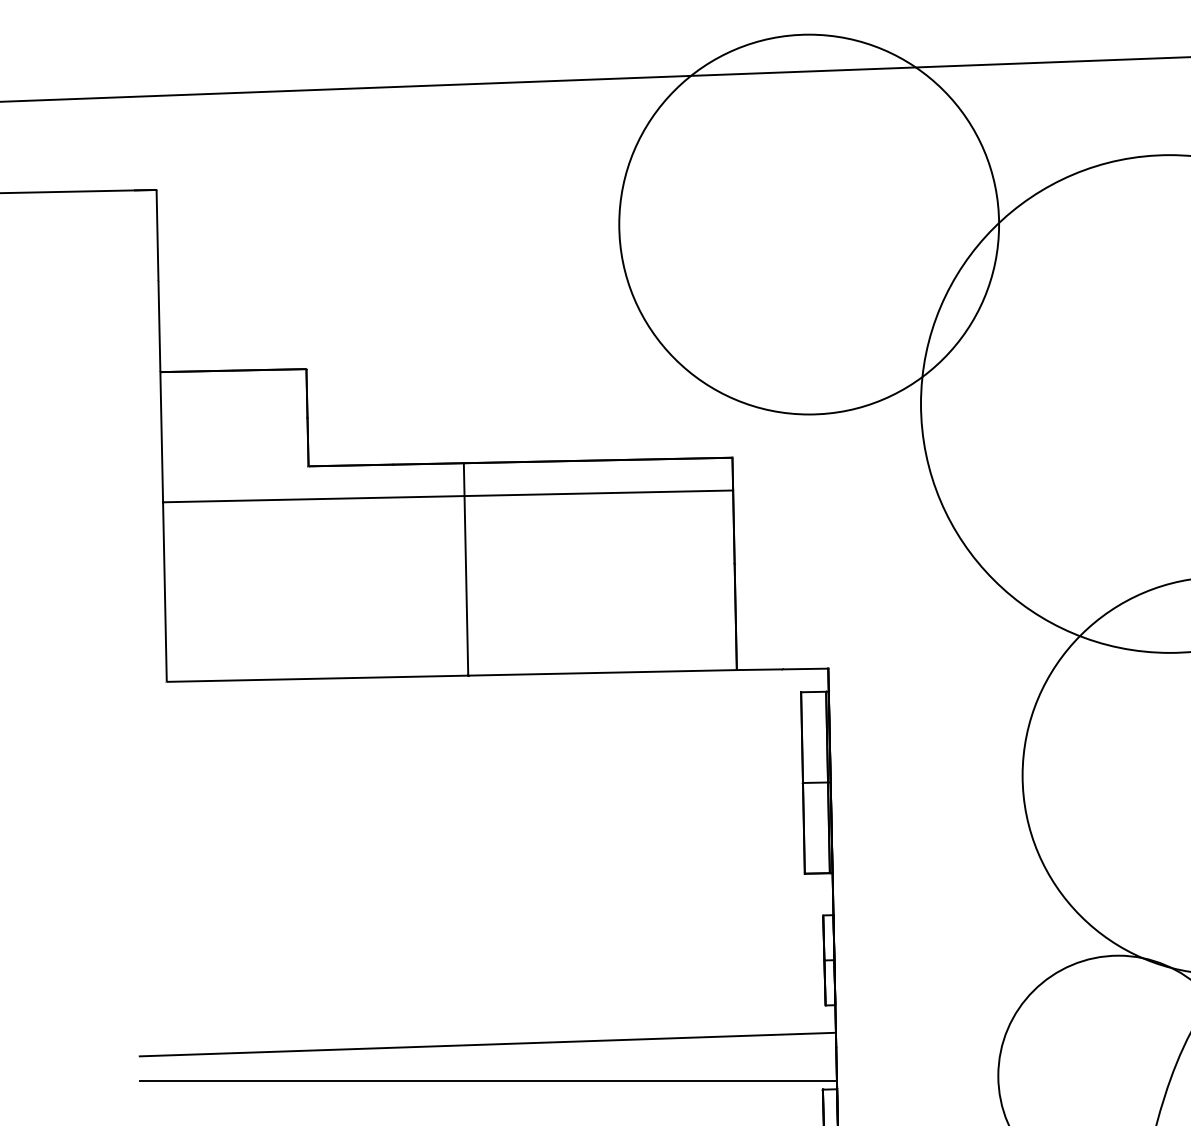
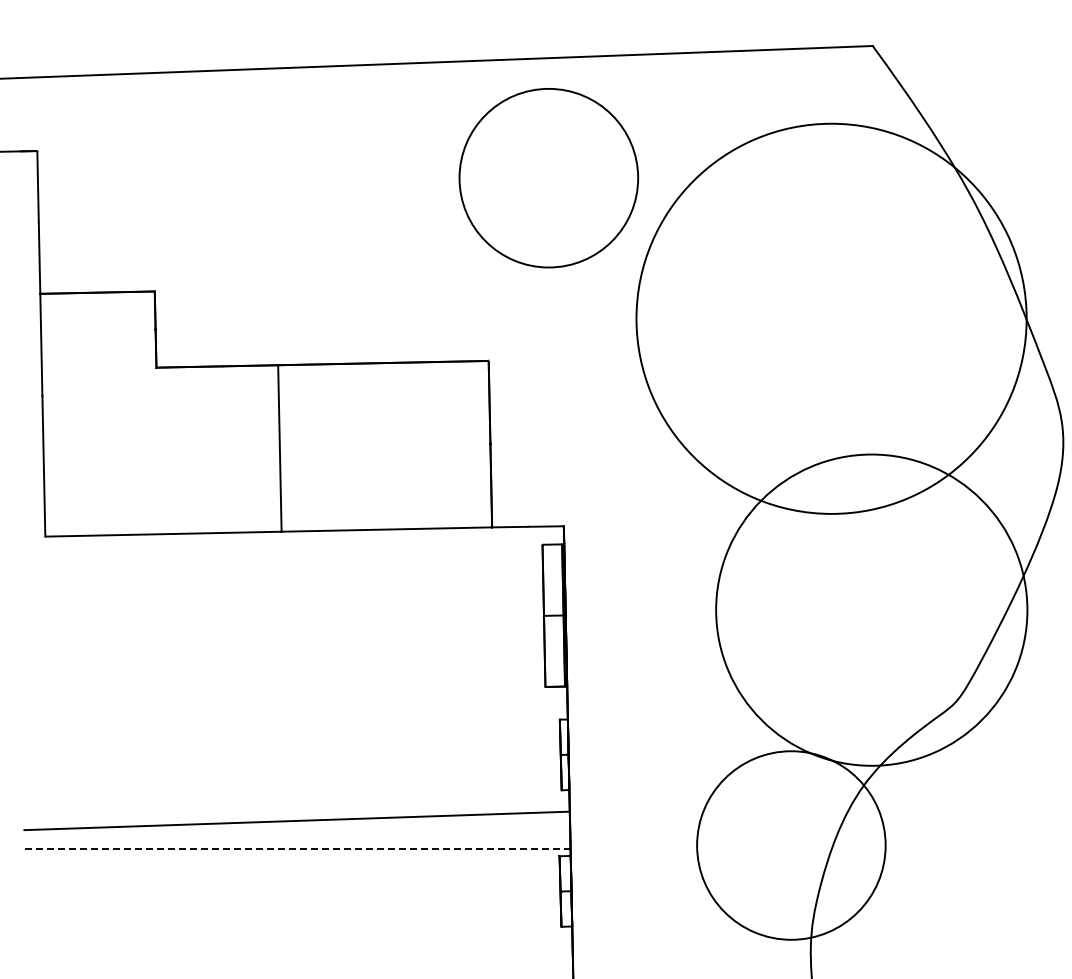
circle: (808, 224) -> (548, 178), size x0.6
line: (447, 495) -> (265, 390), removed
line: (487, 1081) -> (296, 849), solid -> dashed

